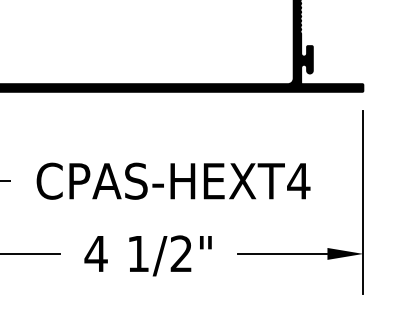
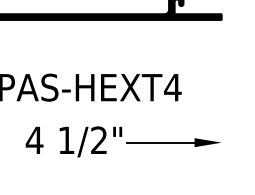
line: (363, 202) -> (221, 103), removed
text: (147, 255) -> (73, 141), moved

